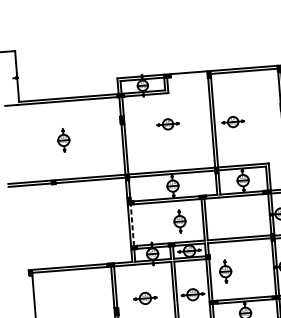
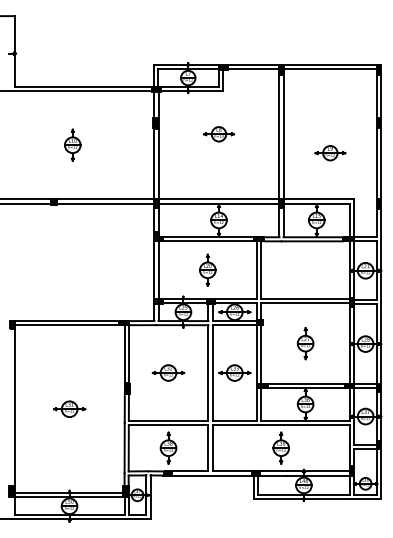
line: (189, 75) -> (253, 69), added
part: (233, 122) -> (330, 153), moved
part: (179, 221) -> (207, 269), moved
line: (132, 225) -> (158, 270), dashed -> solid
part: (225, 271) -> (305, 343), moved

